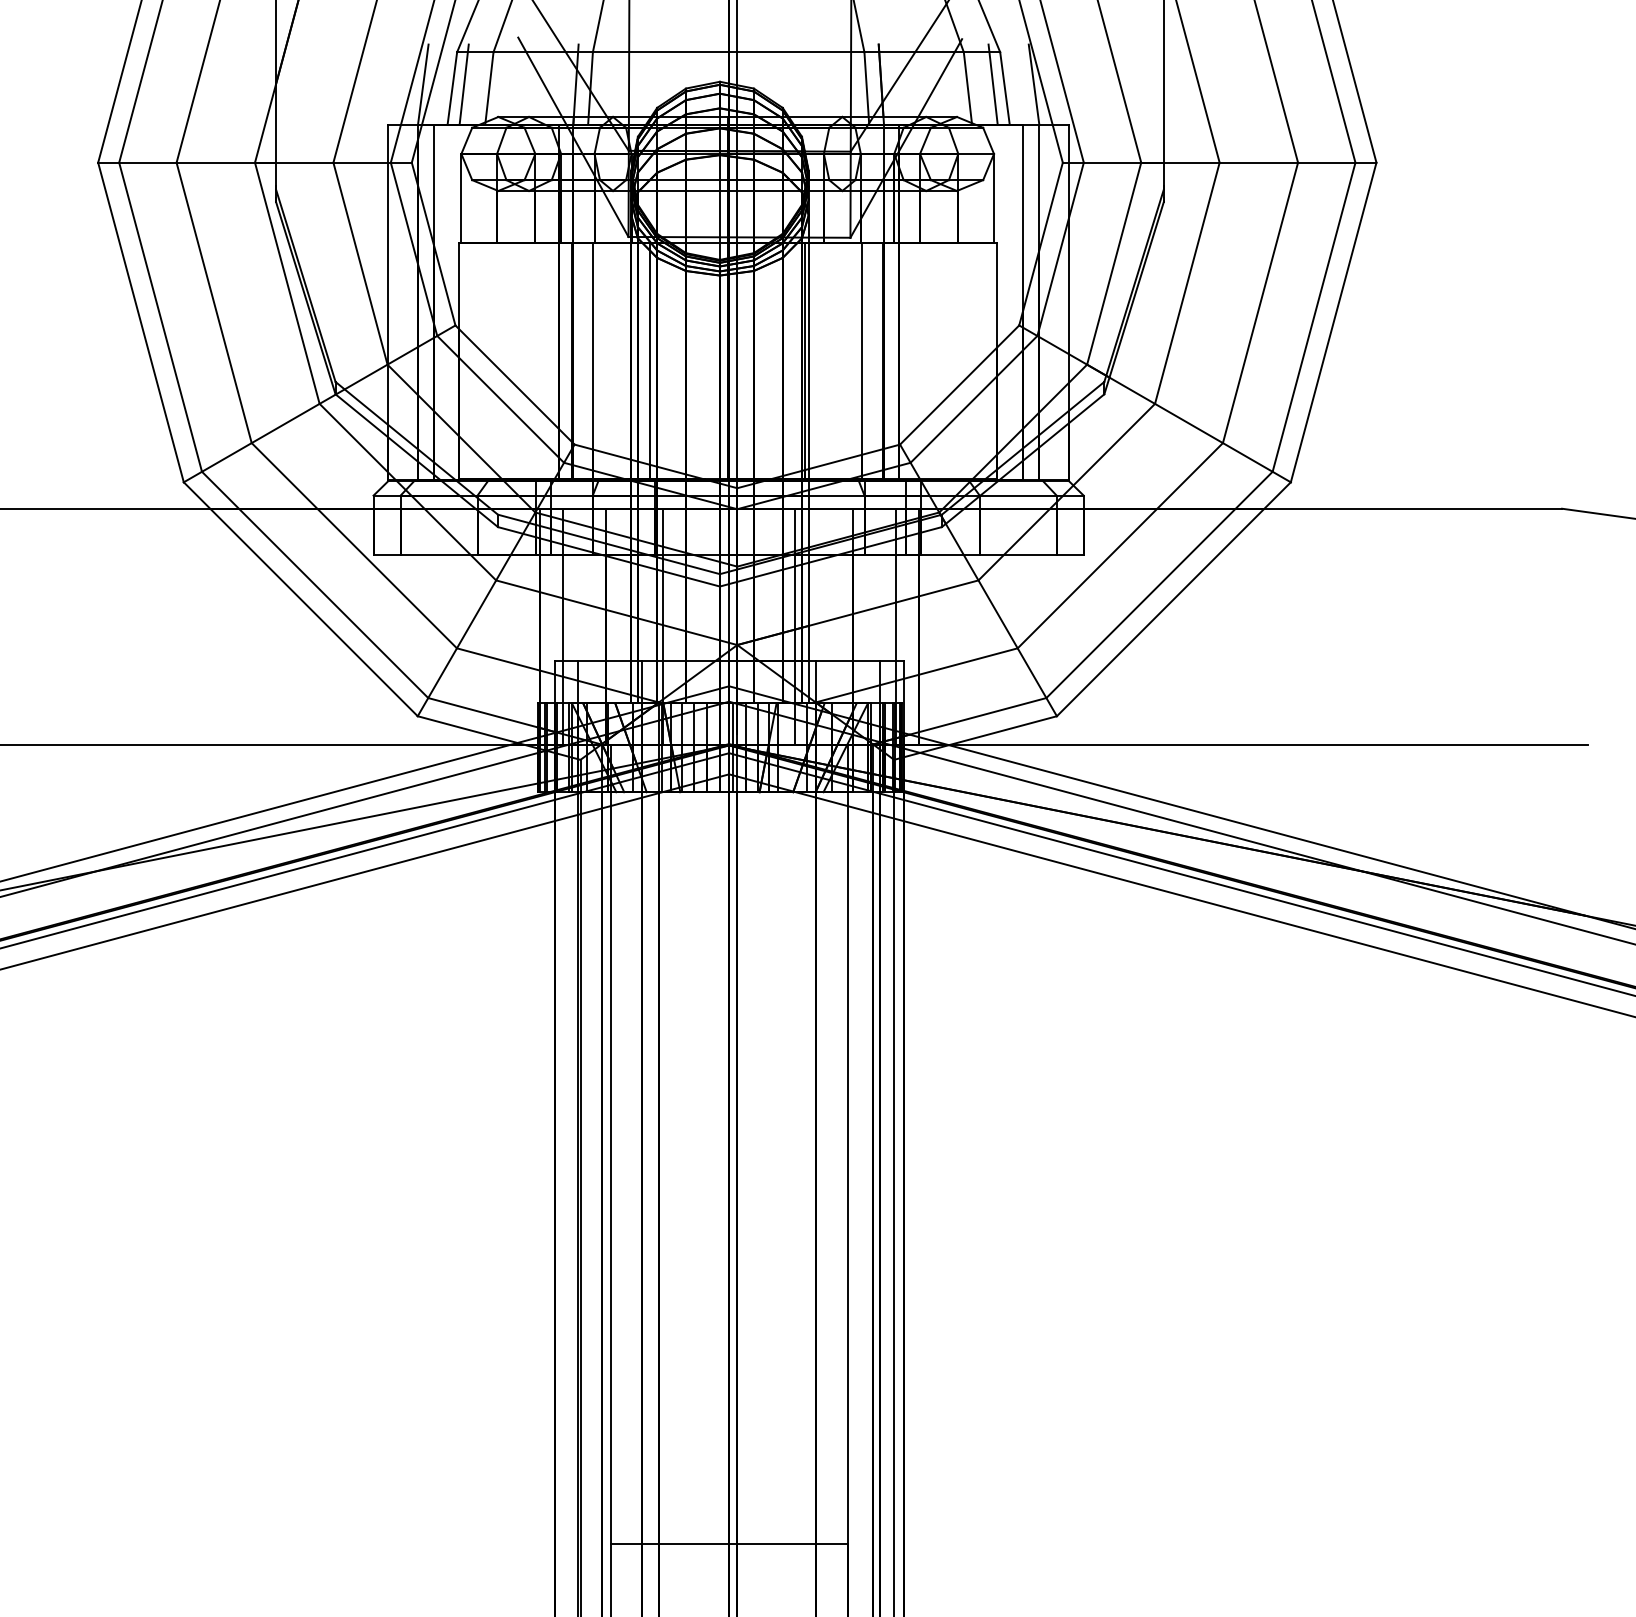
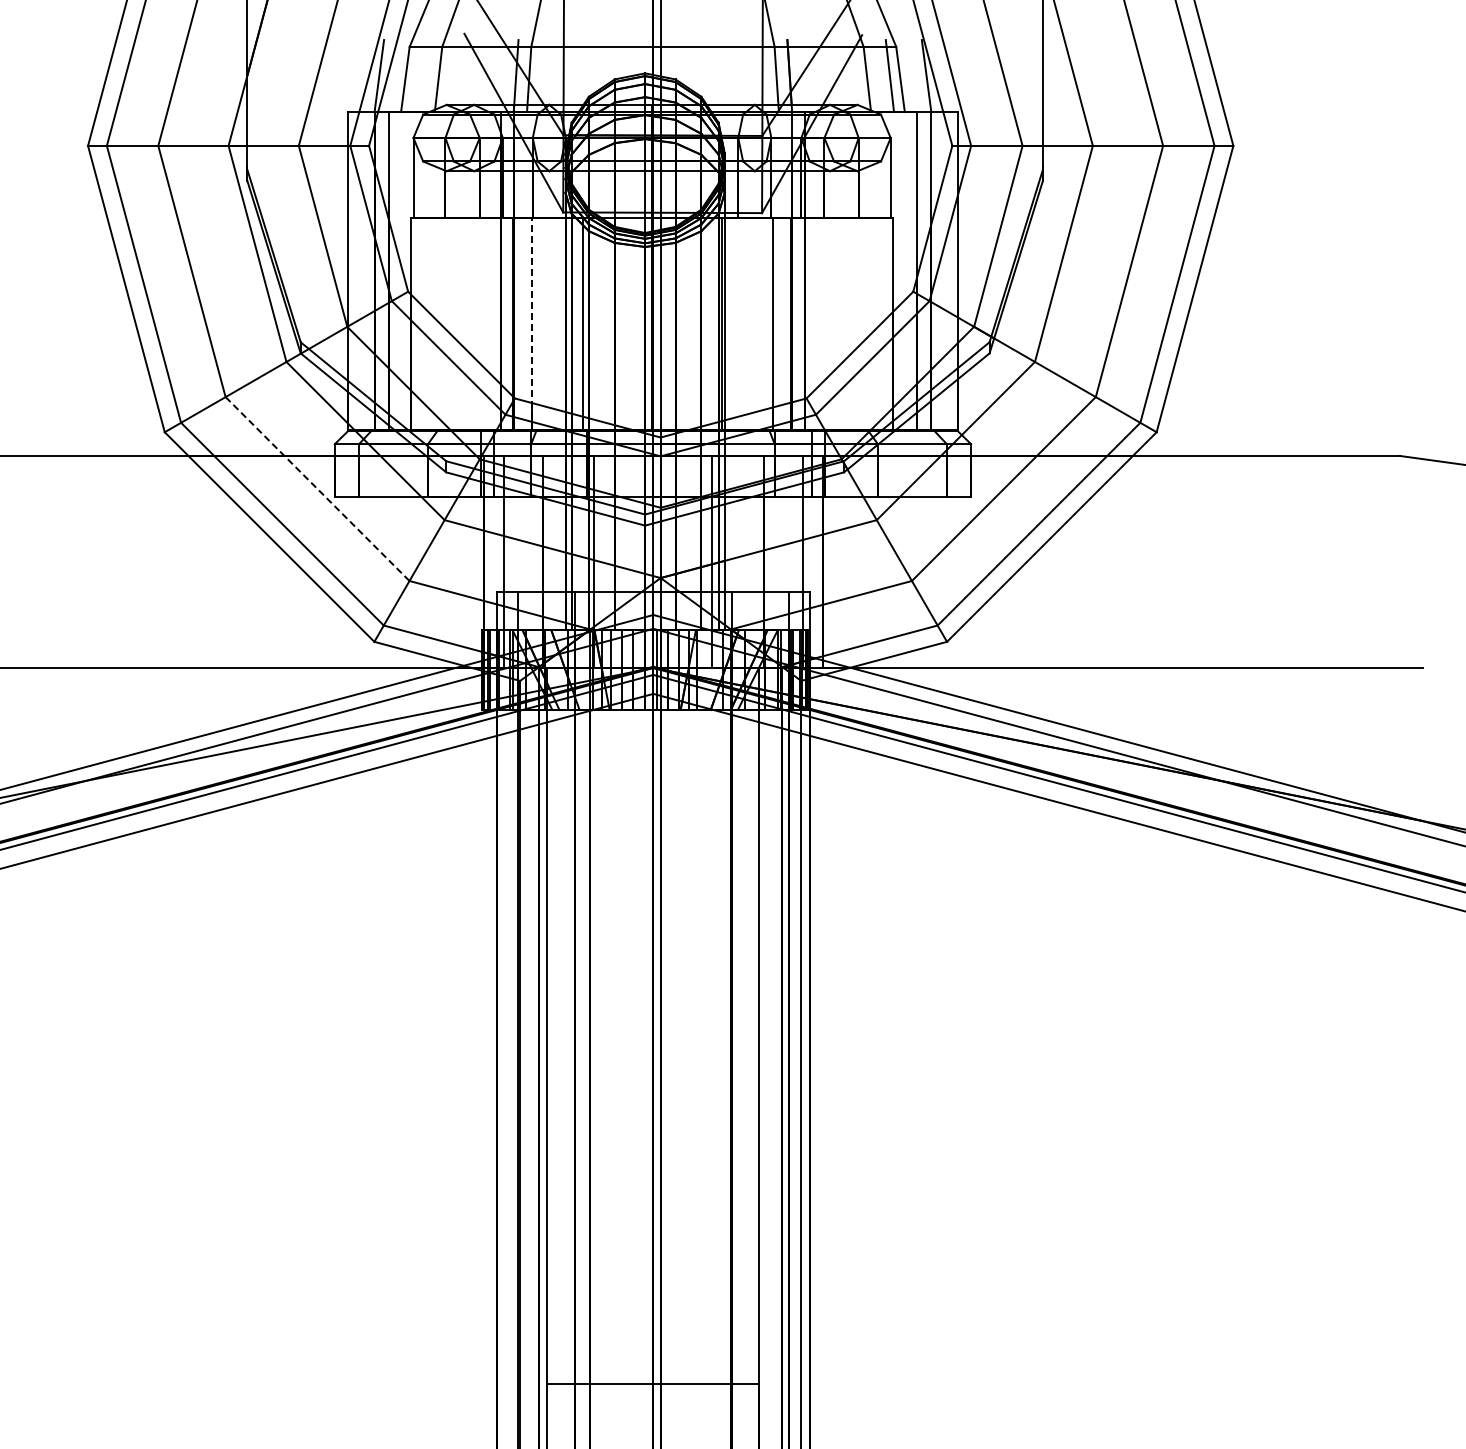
line: (463, 85) -> (415, 76), removed
line: (593, 360) -> (531, 323), solid -> dashed
line: (354, 546) -> (317, 489), solid -> dashed

